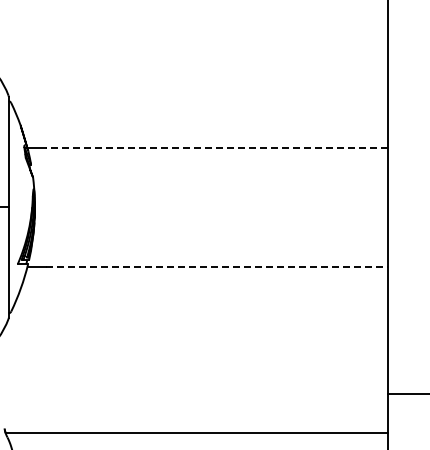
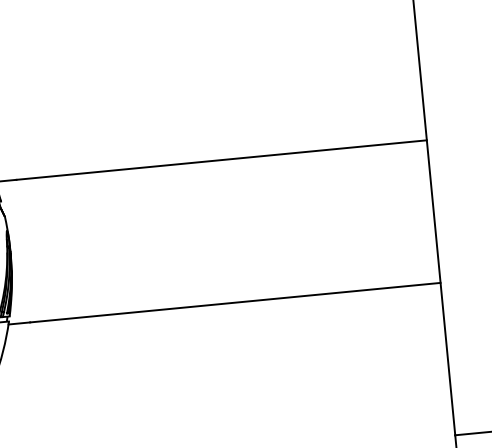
line: (216, 147) -> (221, 159), dashed -> solid
line: (216, 266) -> (235, 302), dashed -> solid

